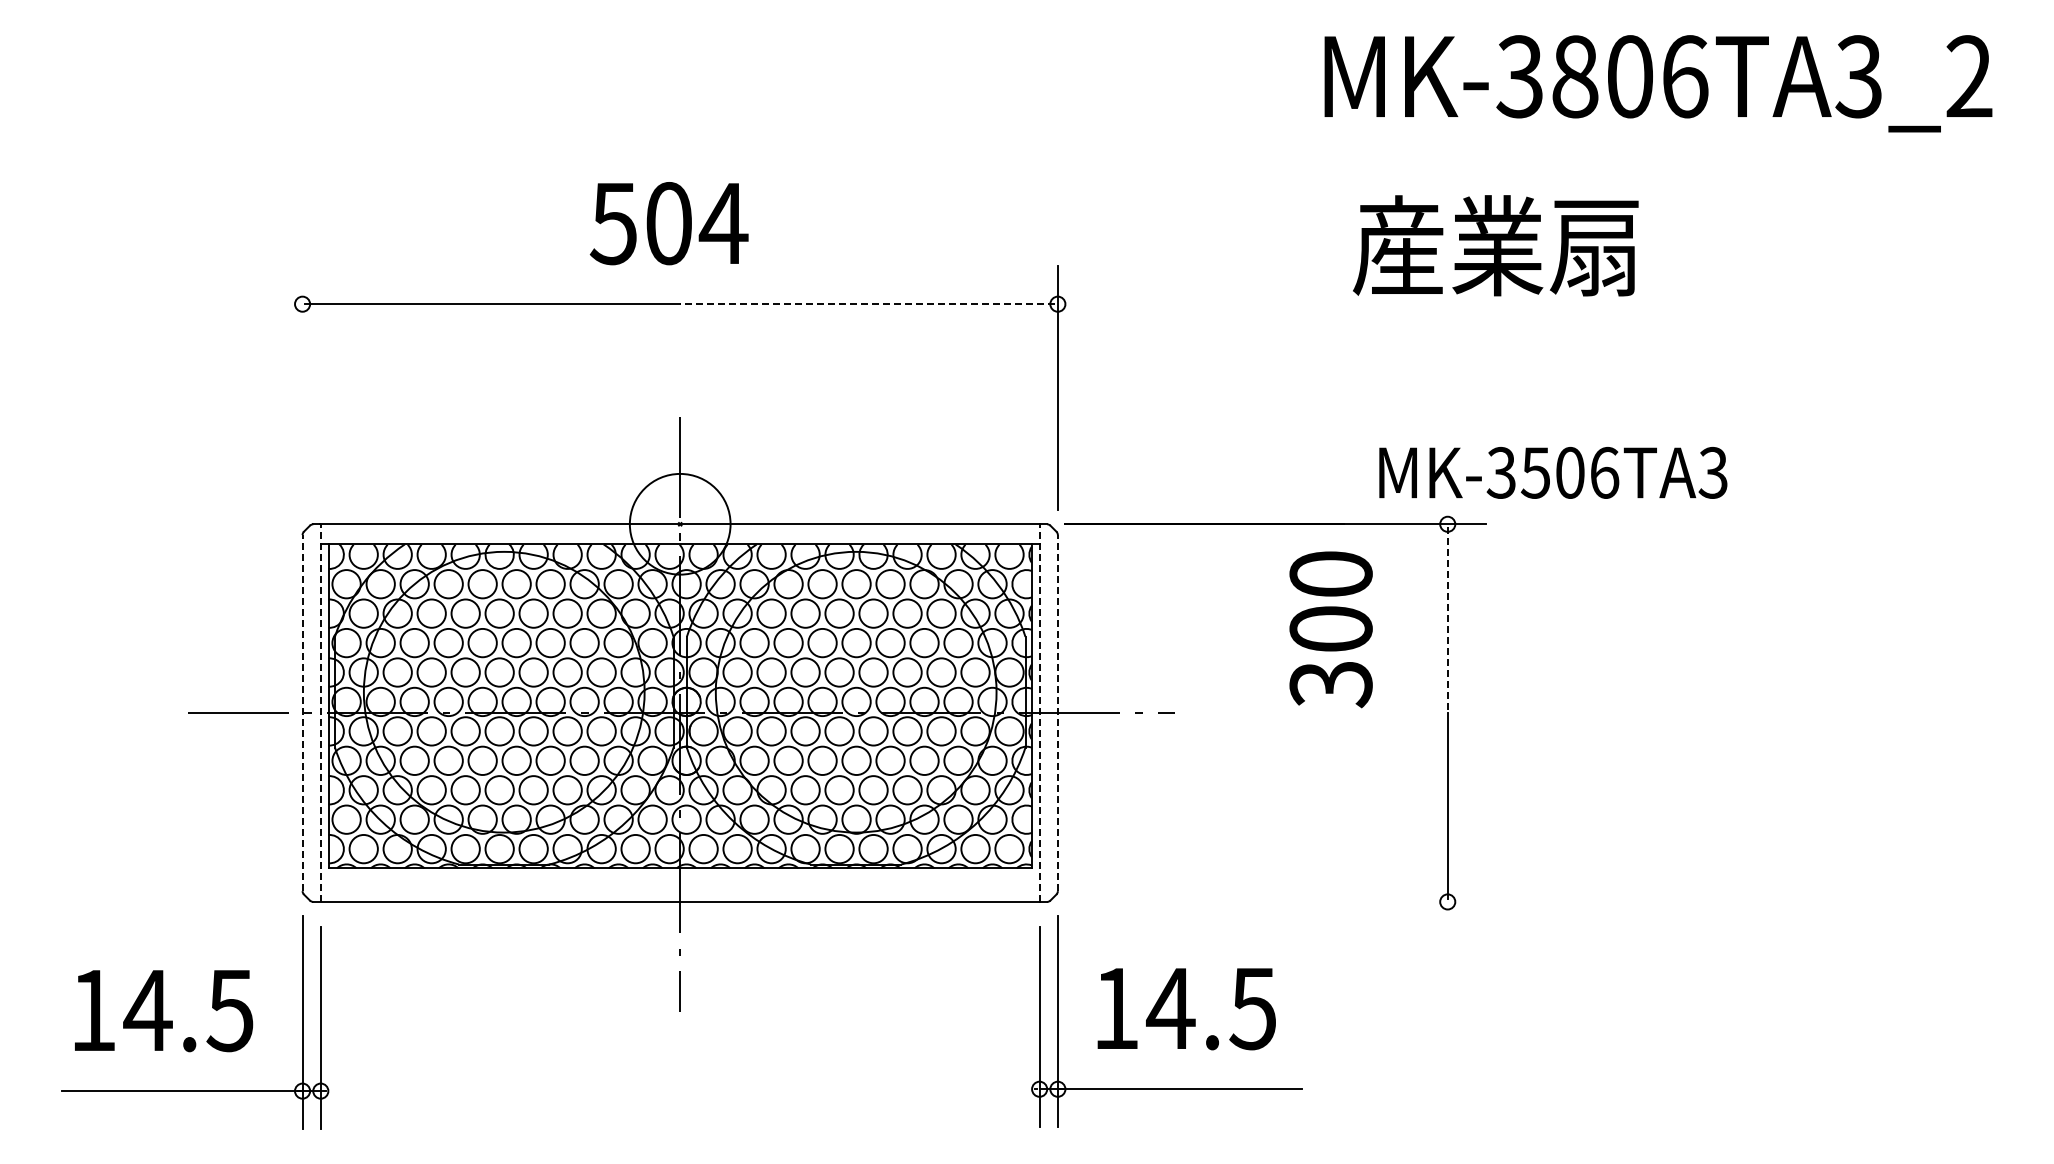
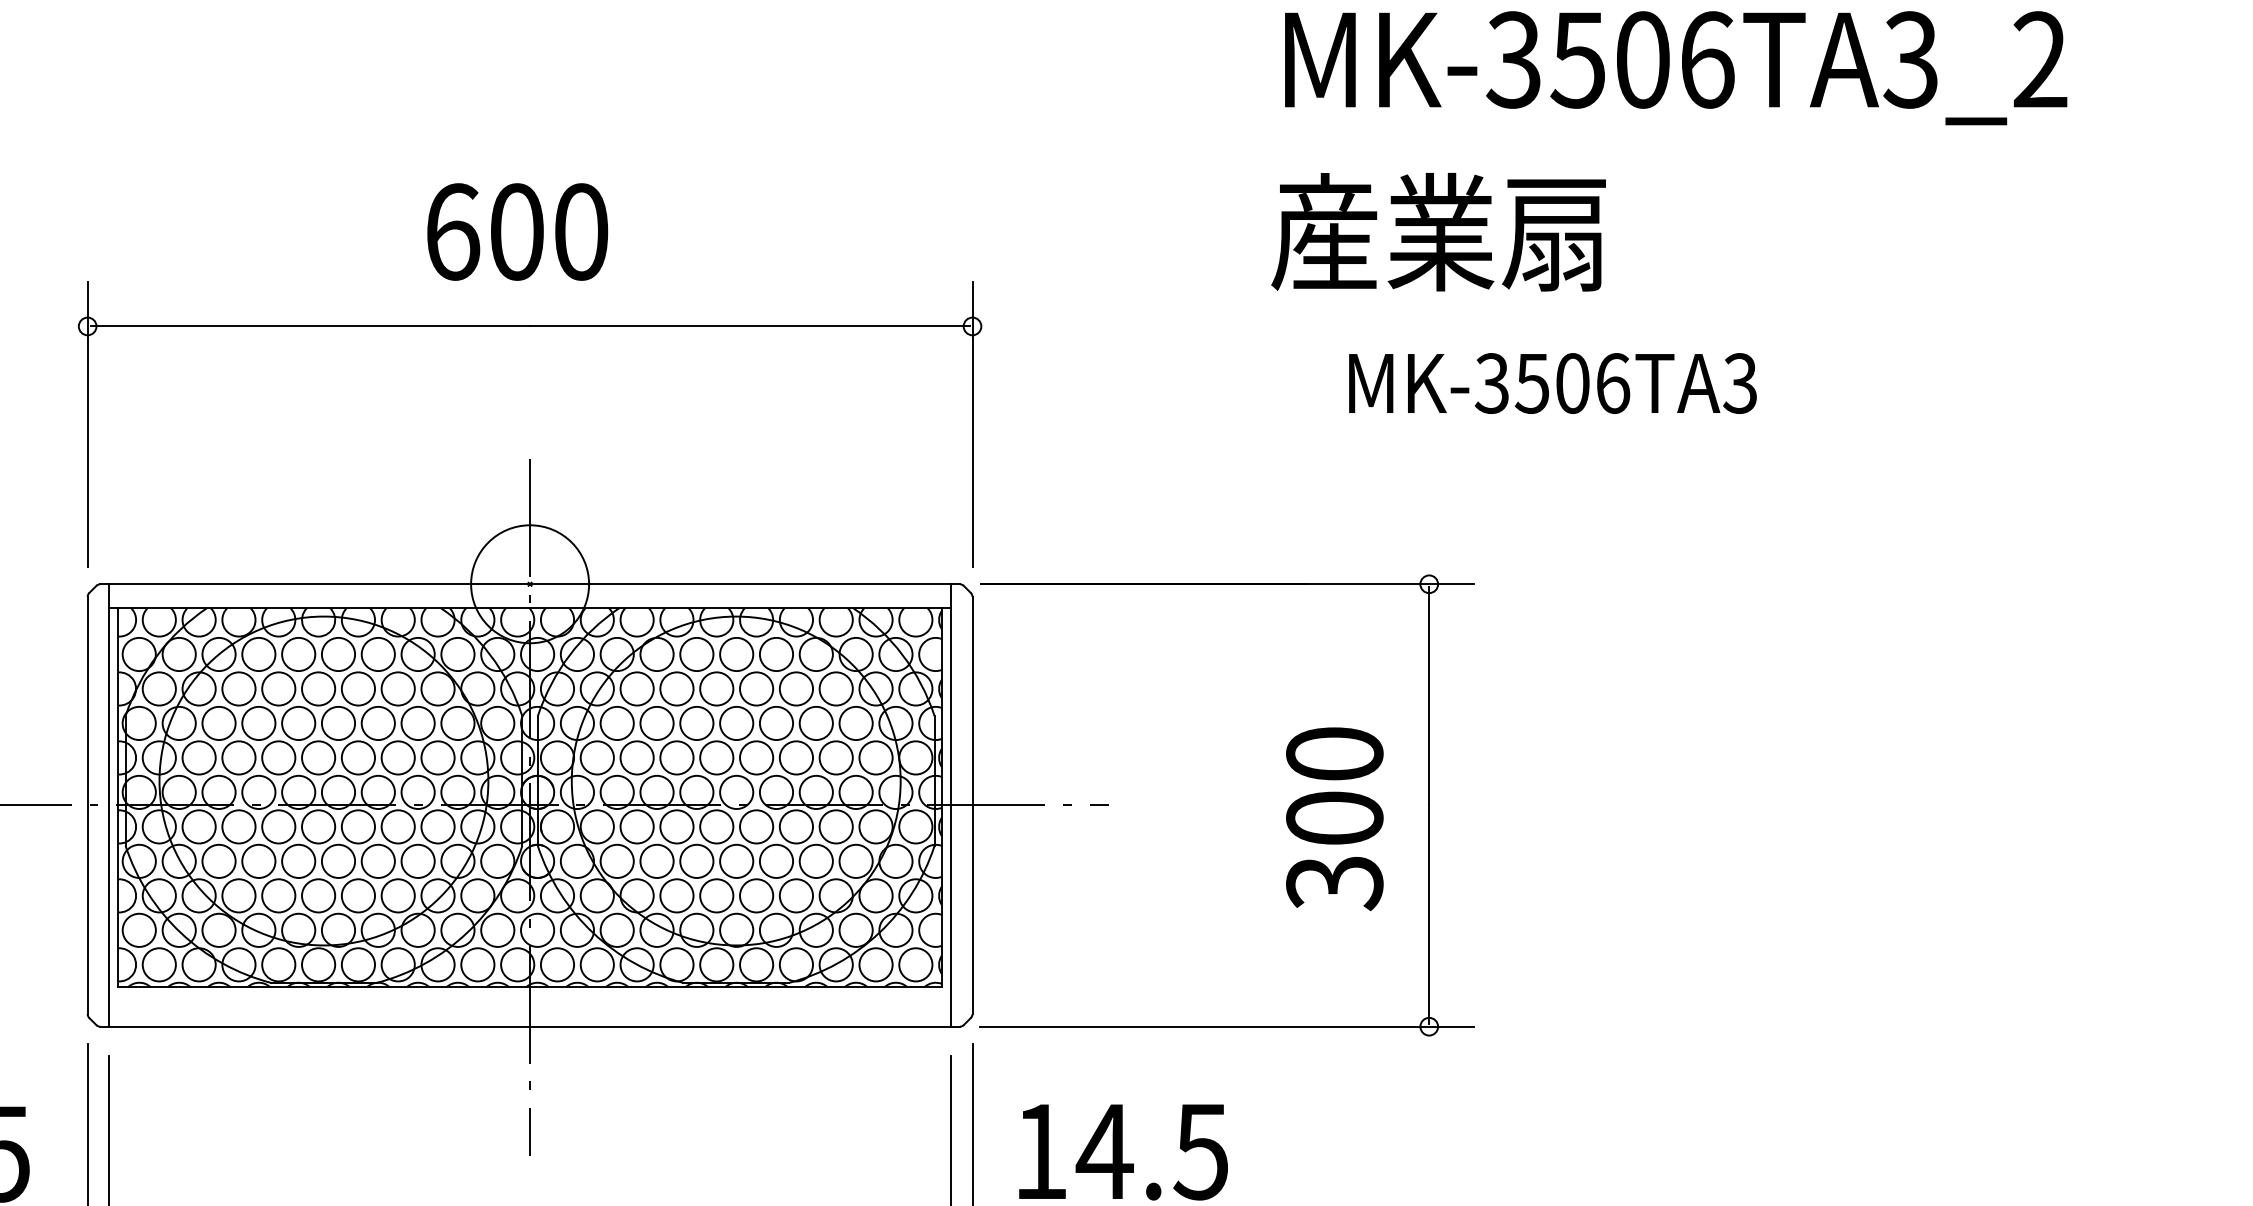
text: (1574, 76) -> (1577, 59), MK-3806TA3_2 -> MK-3506TA3_2
text: (668, 223) -> (516, 231), 504 -> 600
text: (1495, 245) -> (1438, 231), moved
line: (867, 304) -> (749, 326), dashed -> solid
line: (302, 387) -> (87, 424), added
text: (1553, 472) -> (1553, 383), moved
line: (1447, 620) -> (1428, 696), dashed -> solid
text: (1330, 629) -> (1334, 818), moved
line: (302, 712) -> (87, 804), dashed -> solid
line: (1057, 712) -> (972, 804), dashed -> solid
line: (320, 713) -> (108, 805), dashed -> solid
line: (1039, 713) -> (950, 805), dashed -> solid
line: (1274, 901) -> (1226, 1026), added

